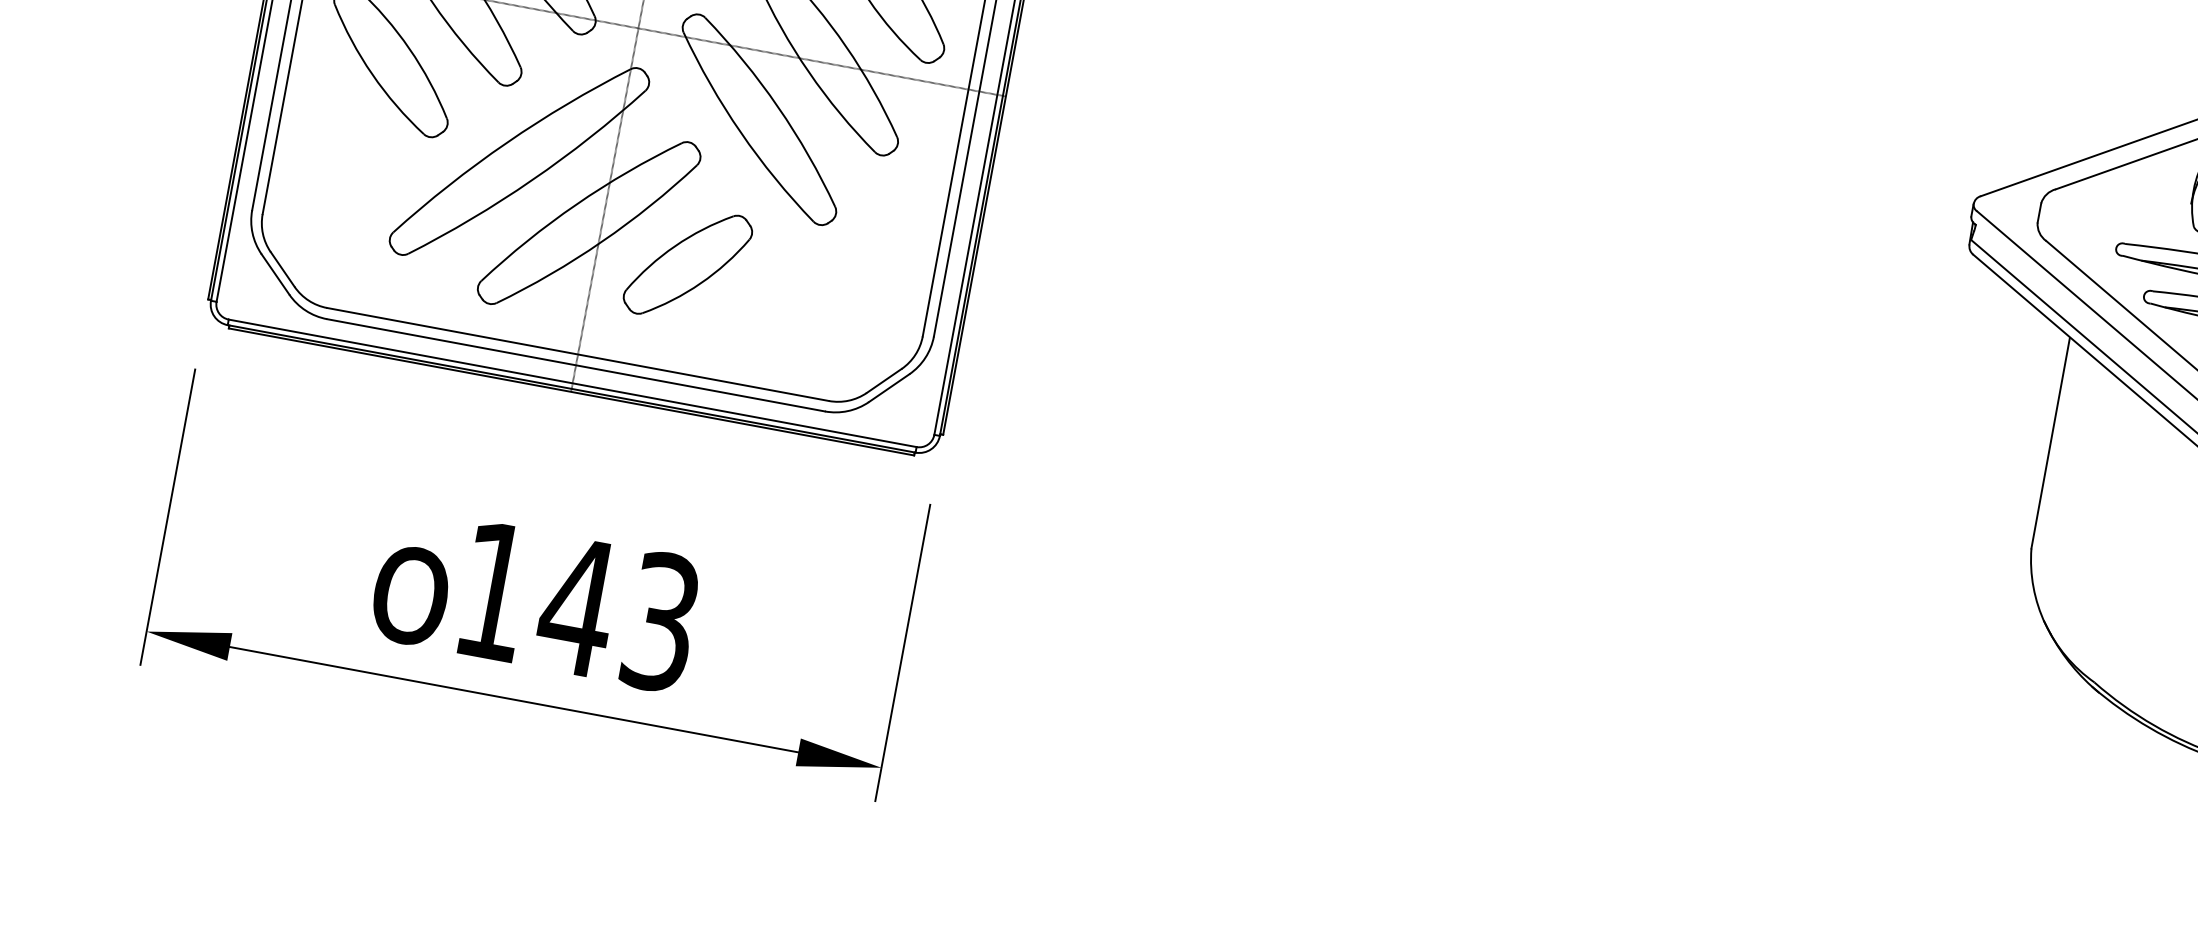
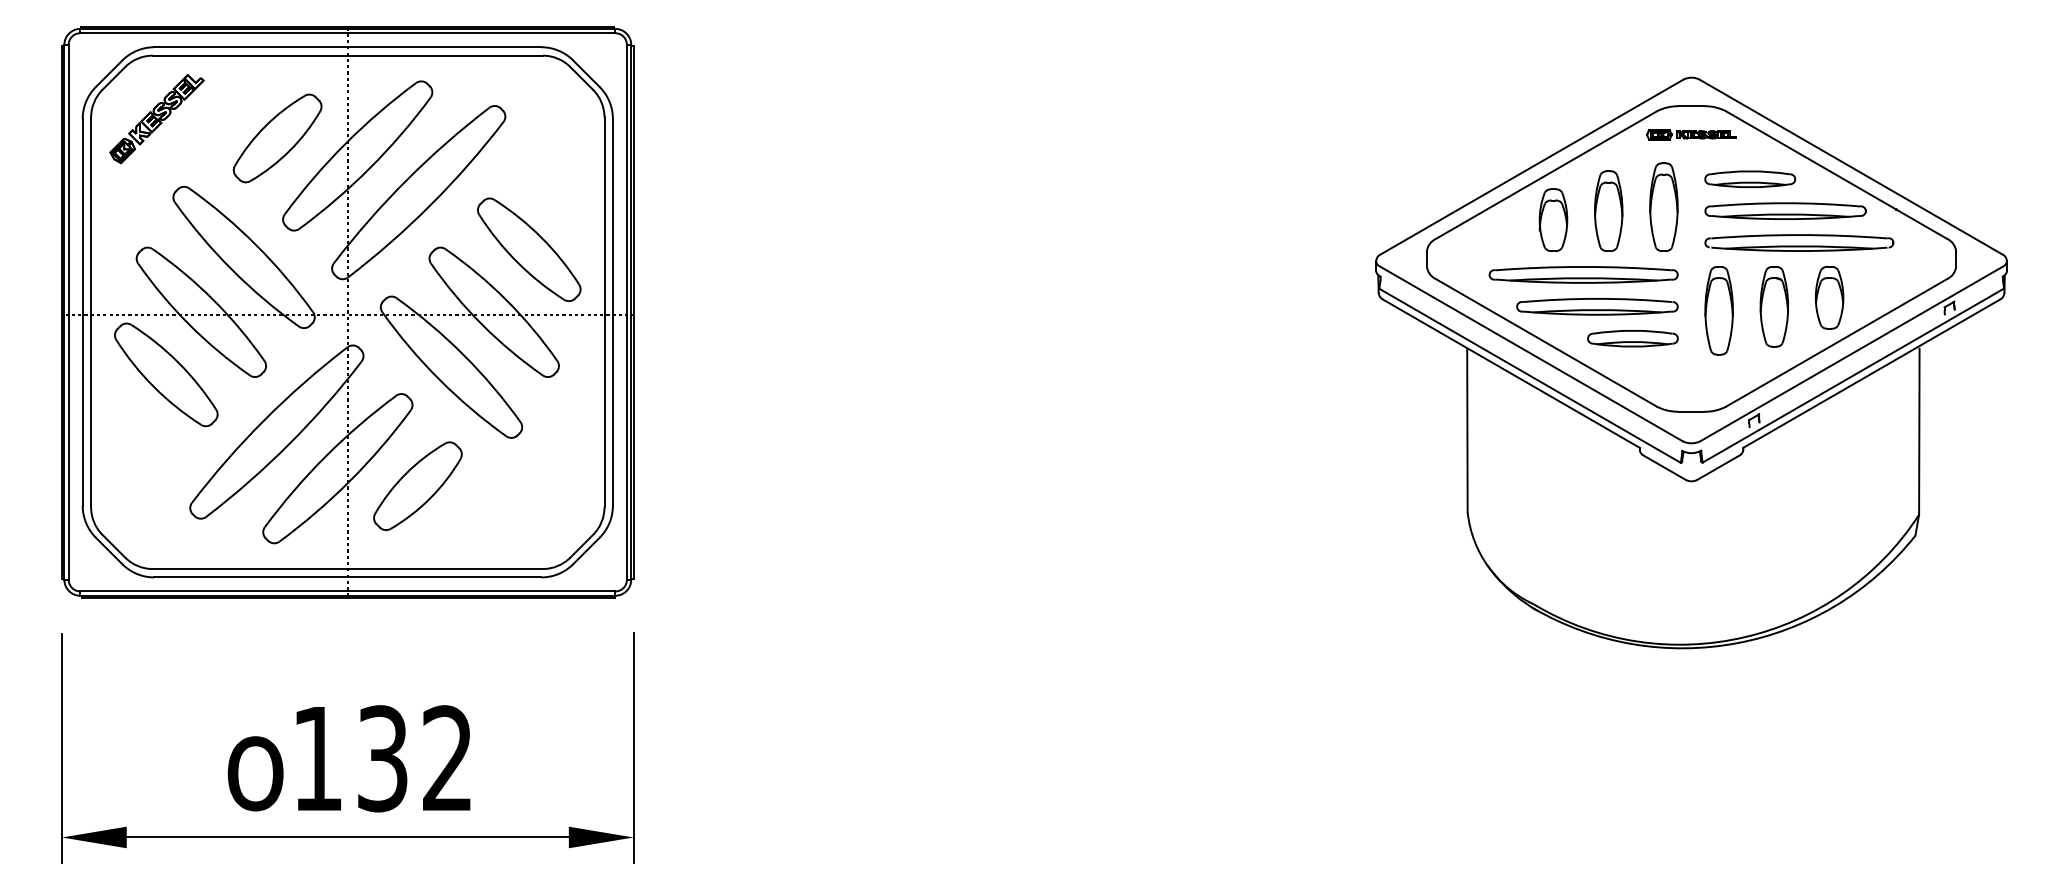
text: (617, 613) -> (413, 758), 143 -> 132

